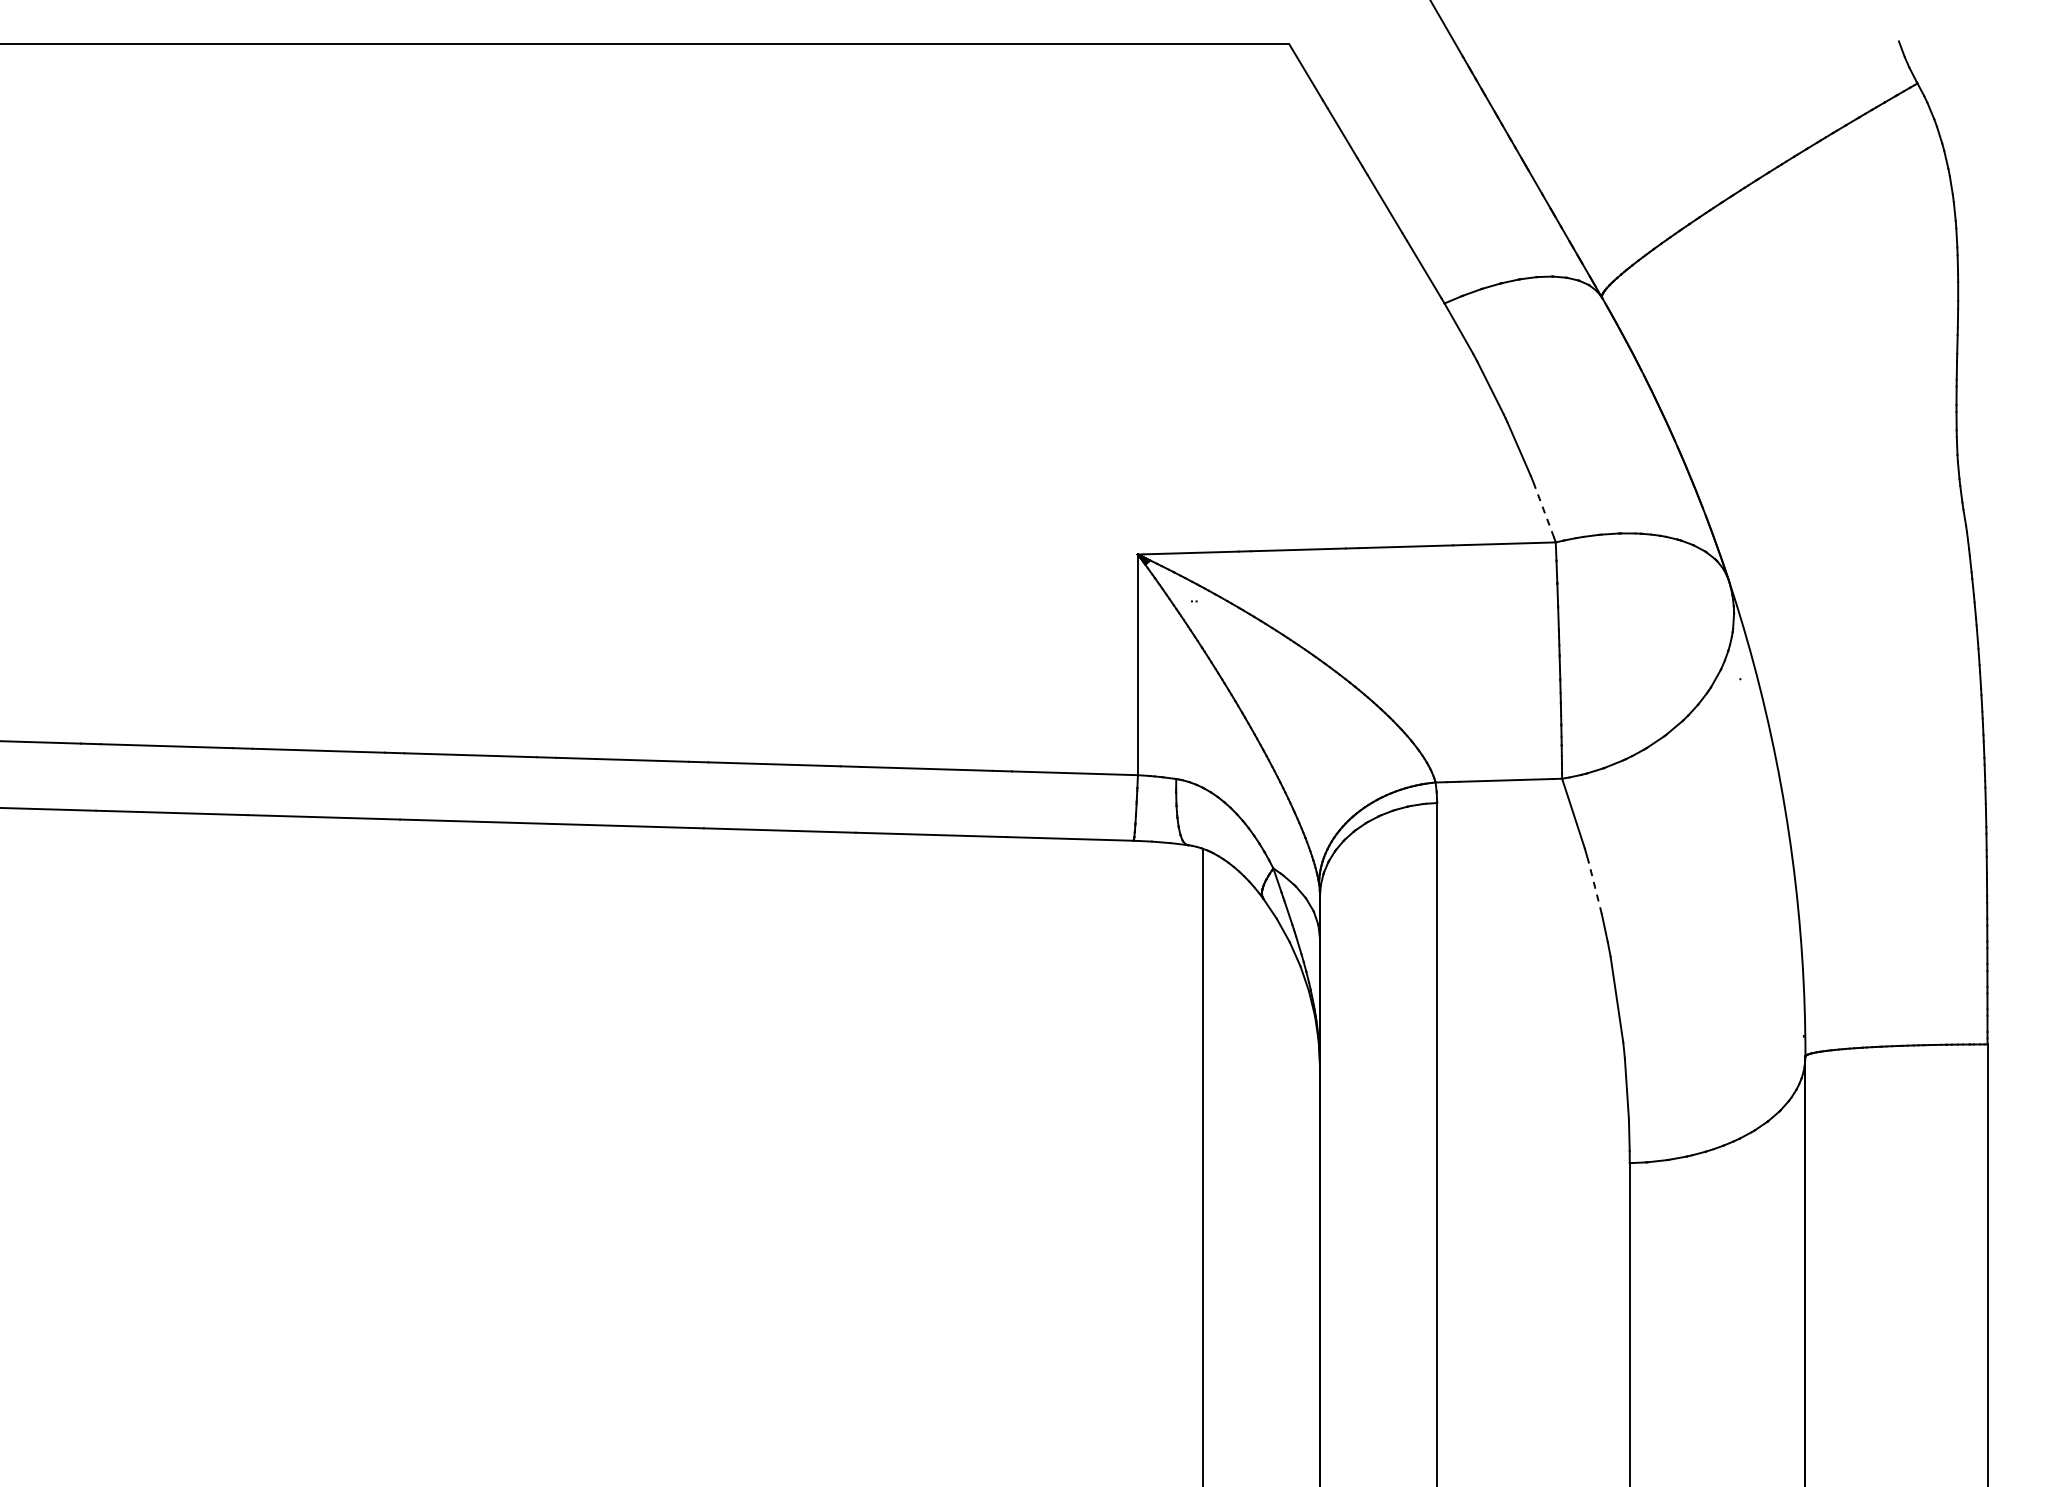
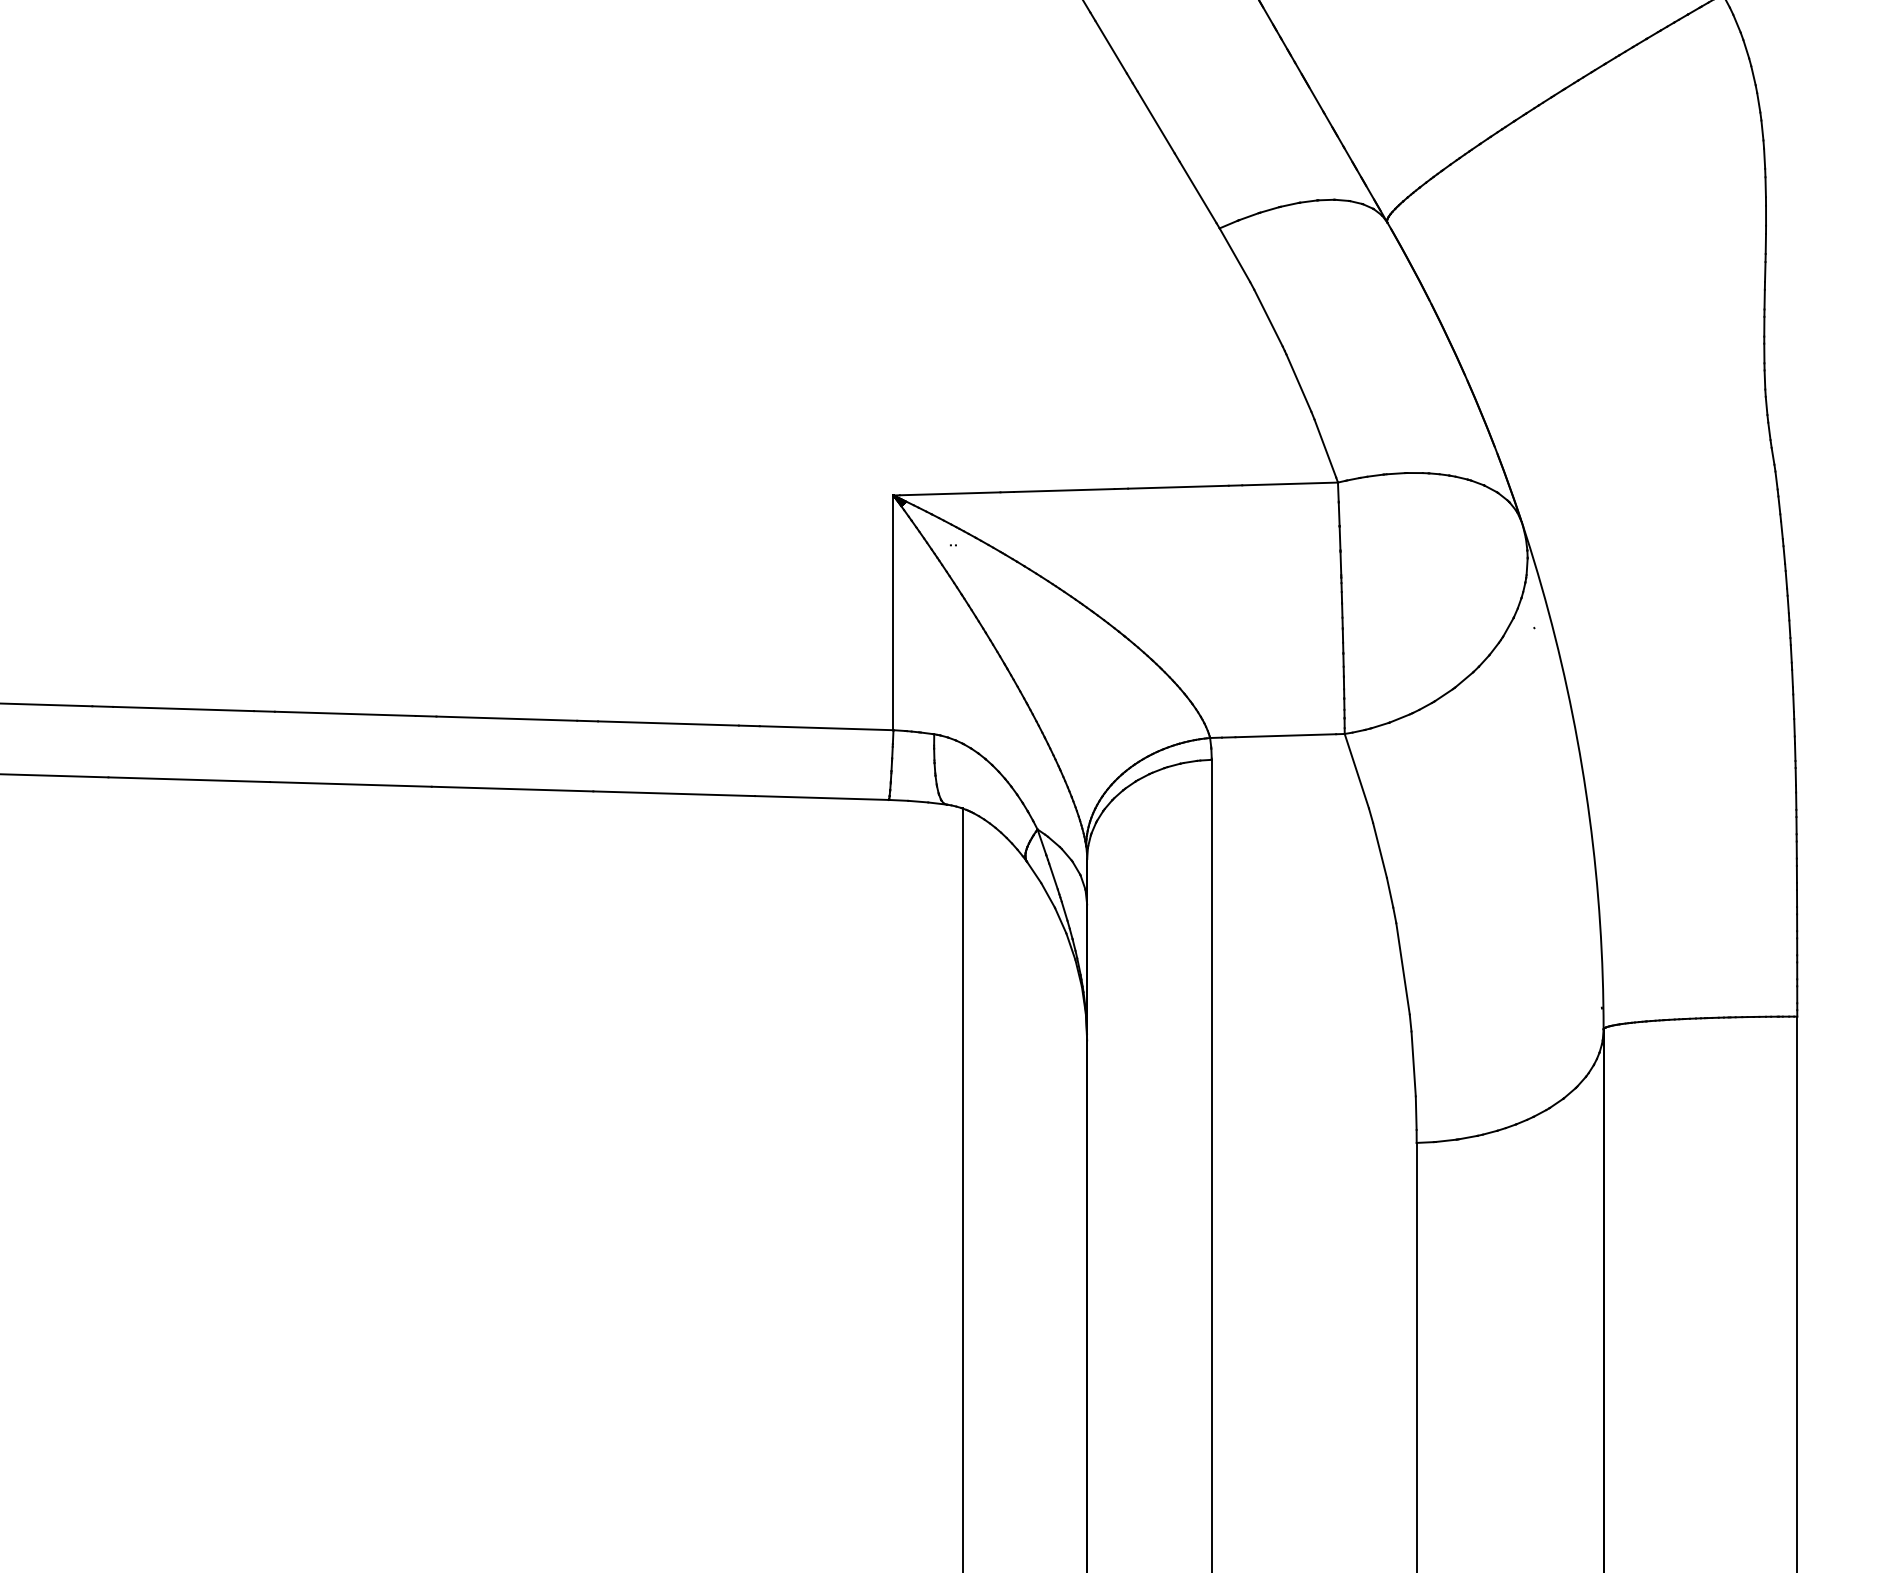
line: (1543, 510) -> (1324, 448), dashed -> solid
line: (1595, 888) -> (1380, 850), dashed -> solid

